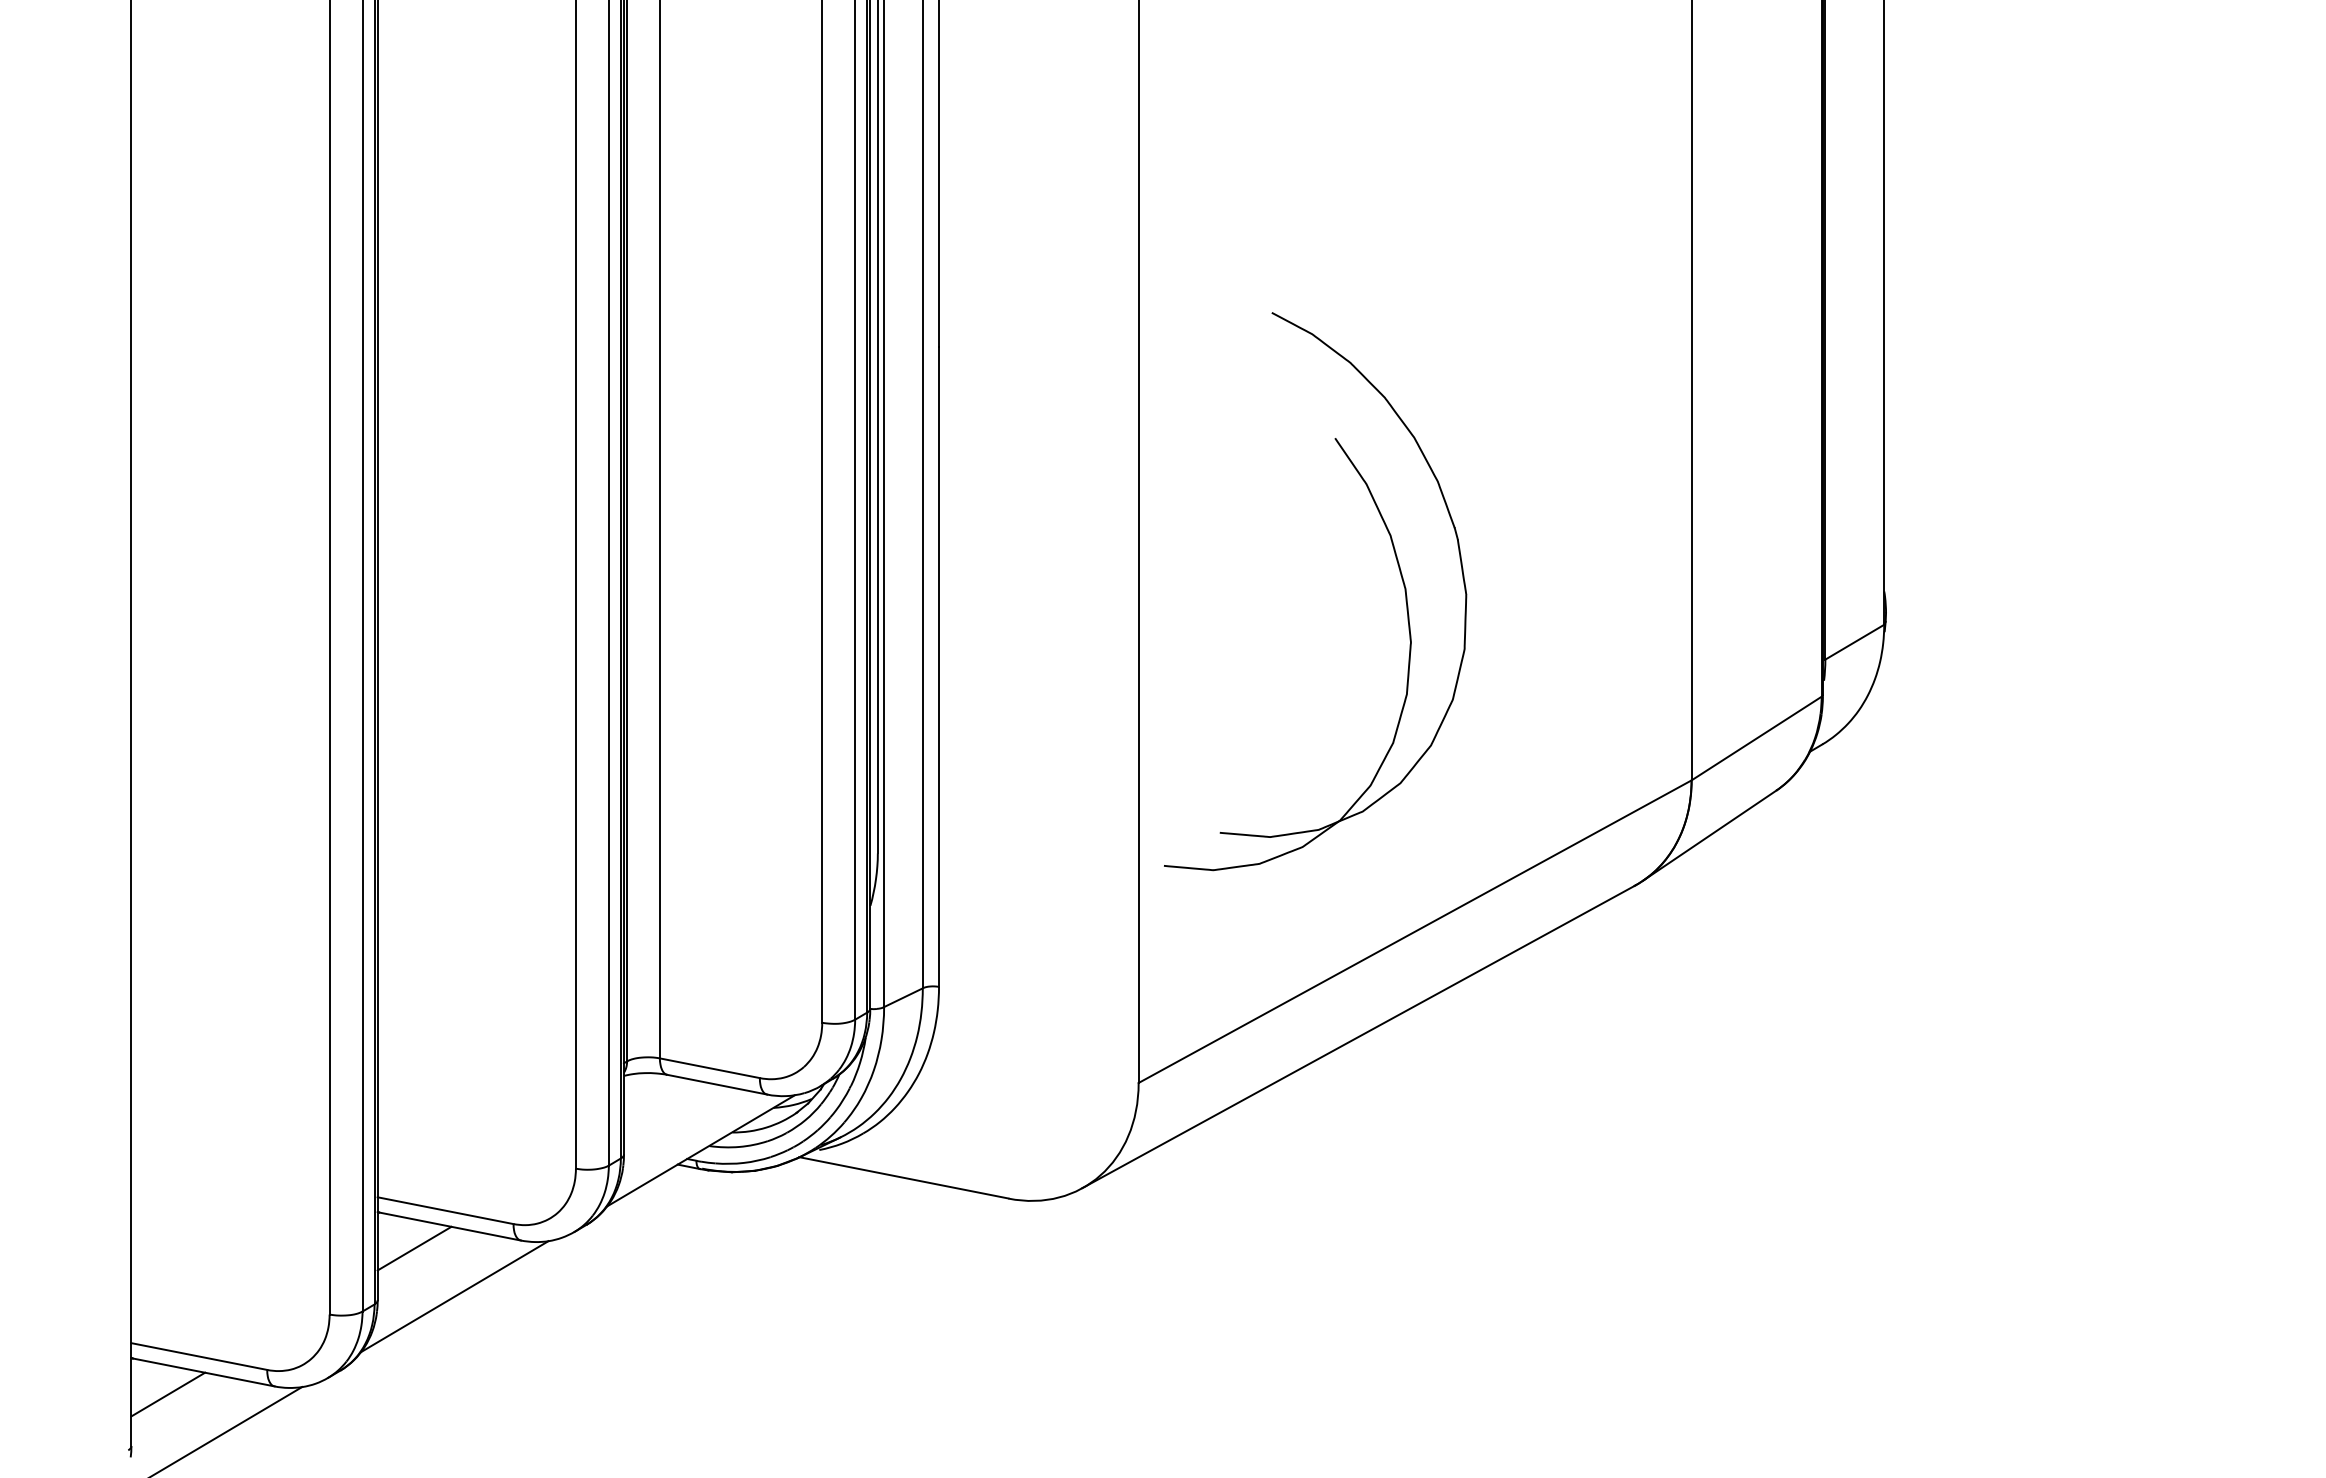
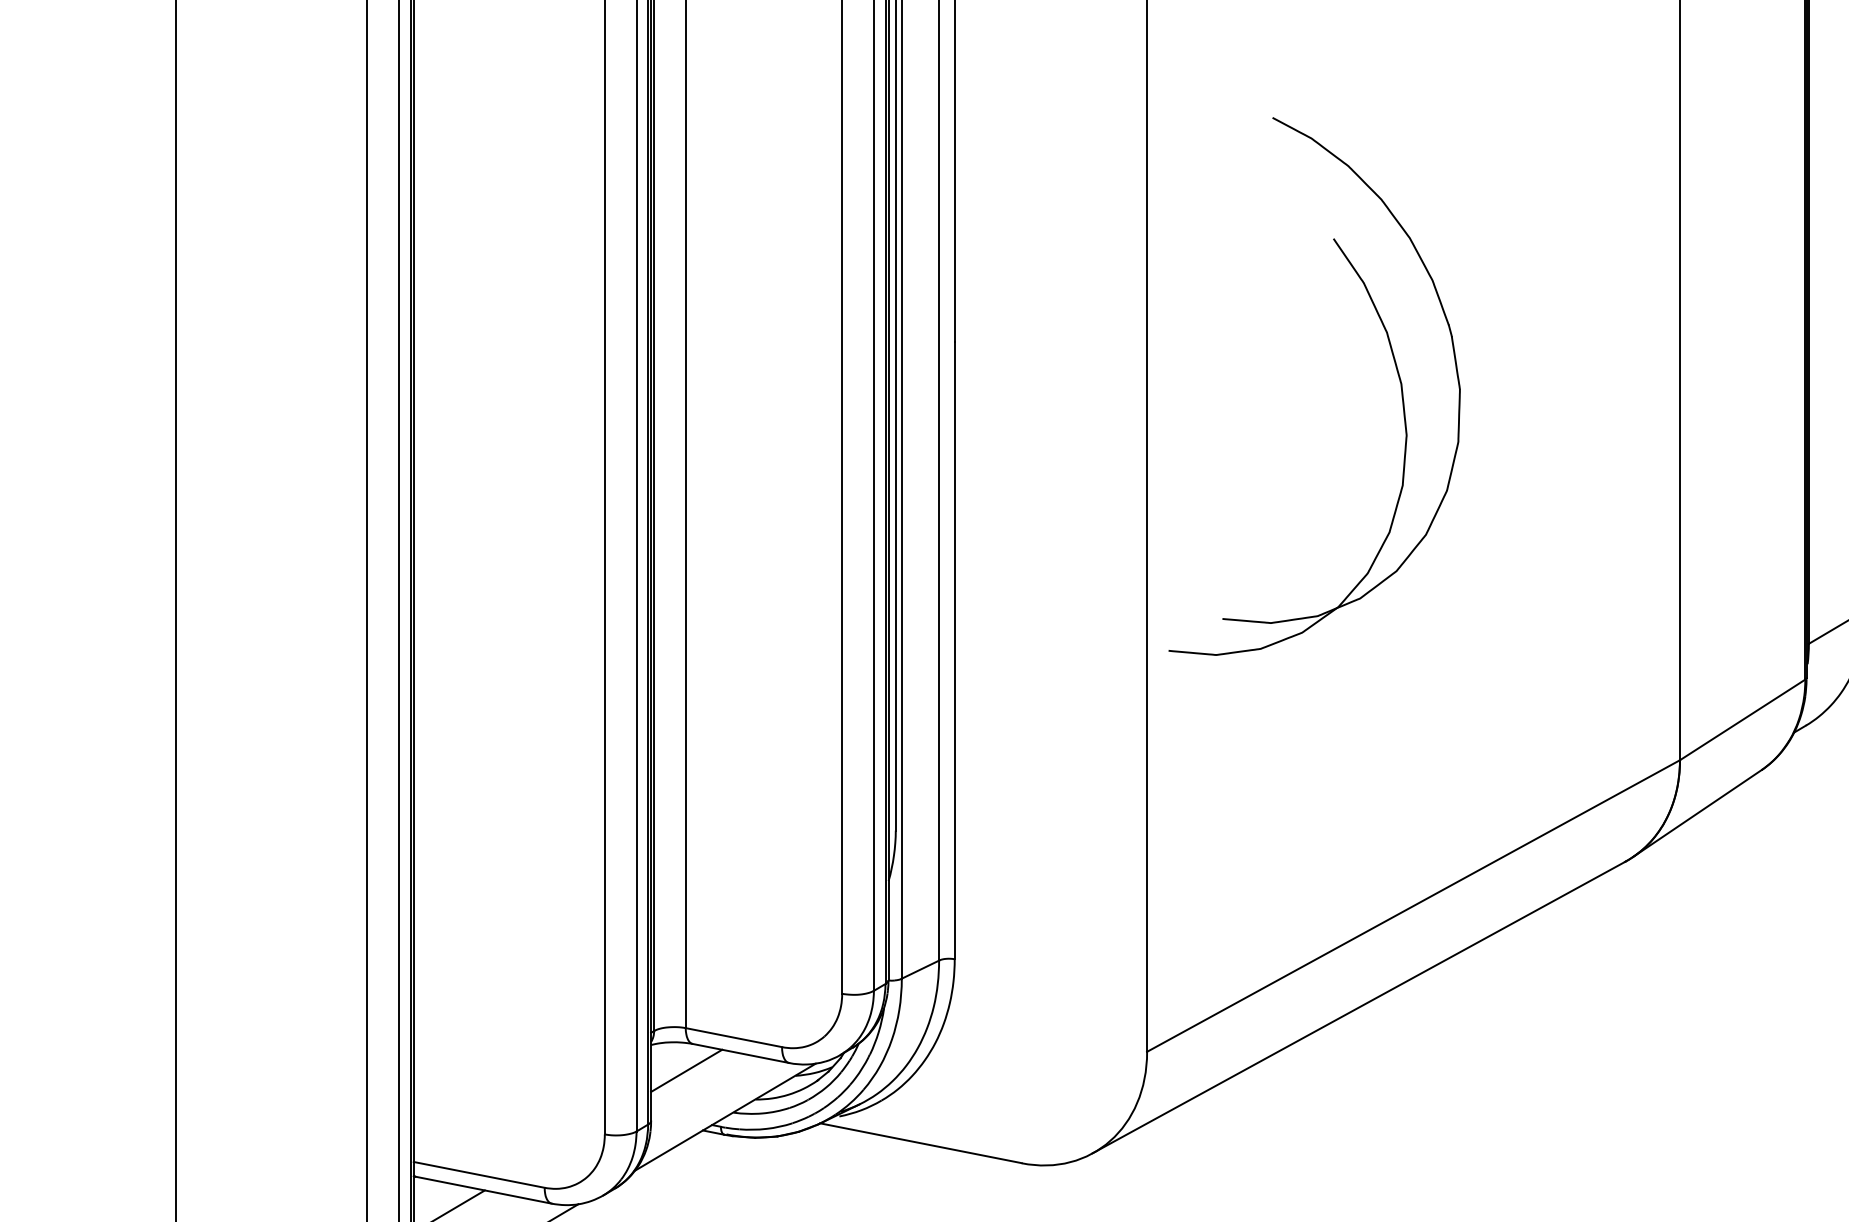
part: (1399, 572) -> (1395, 368), moved
line: (660, 1102) -> (686, 1070), added

